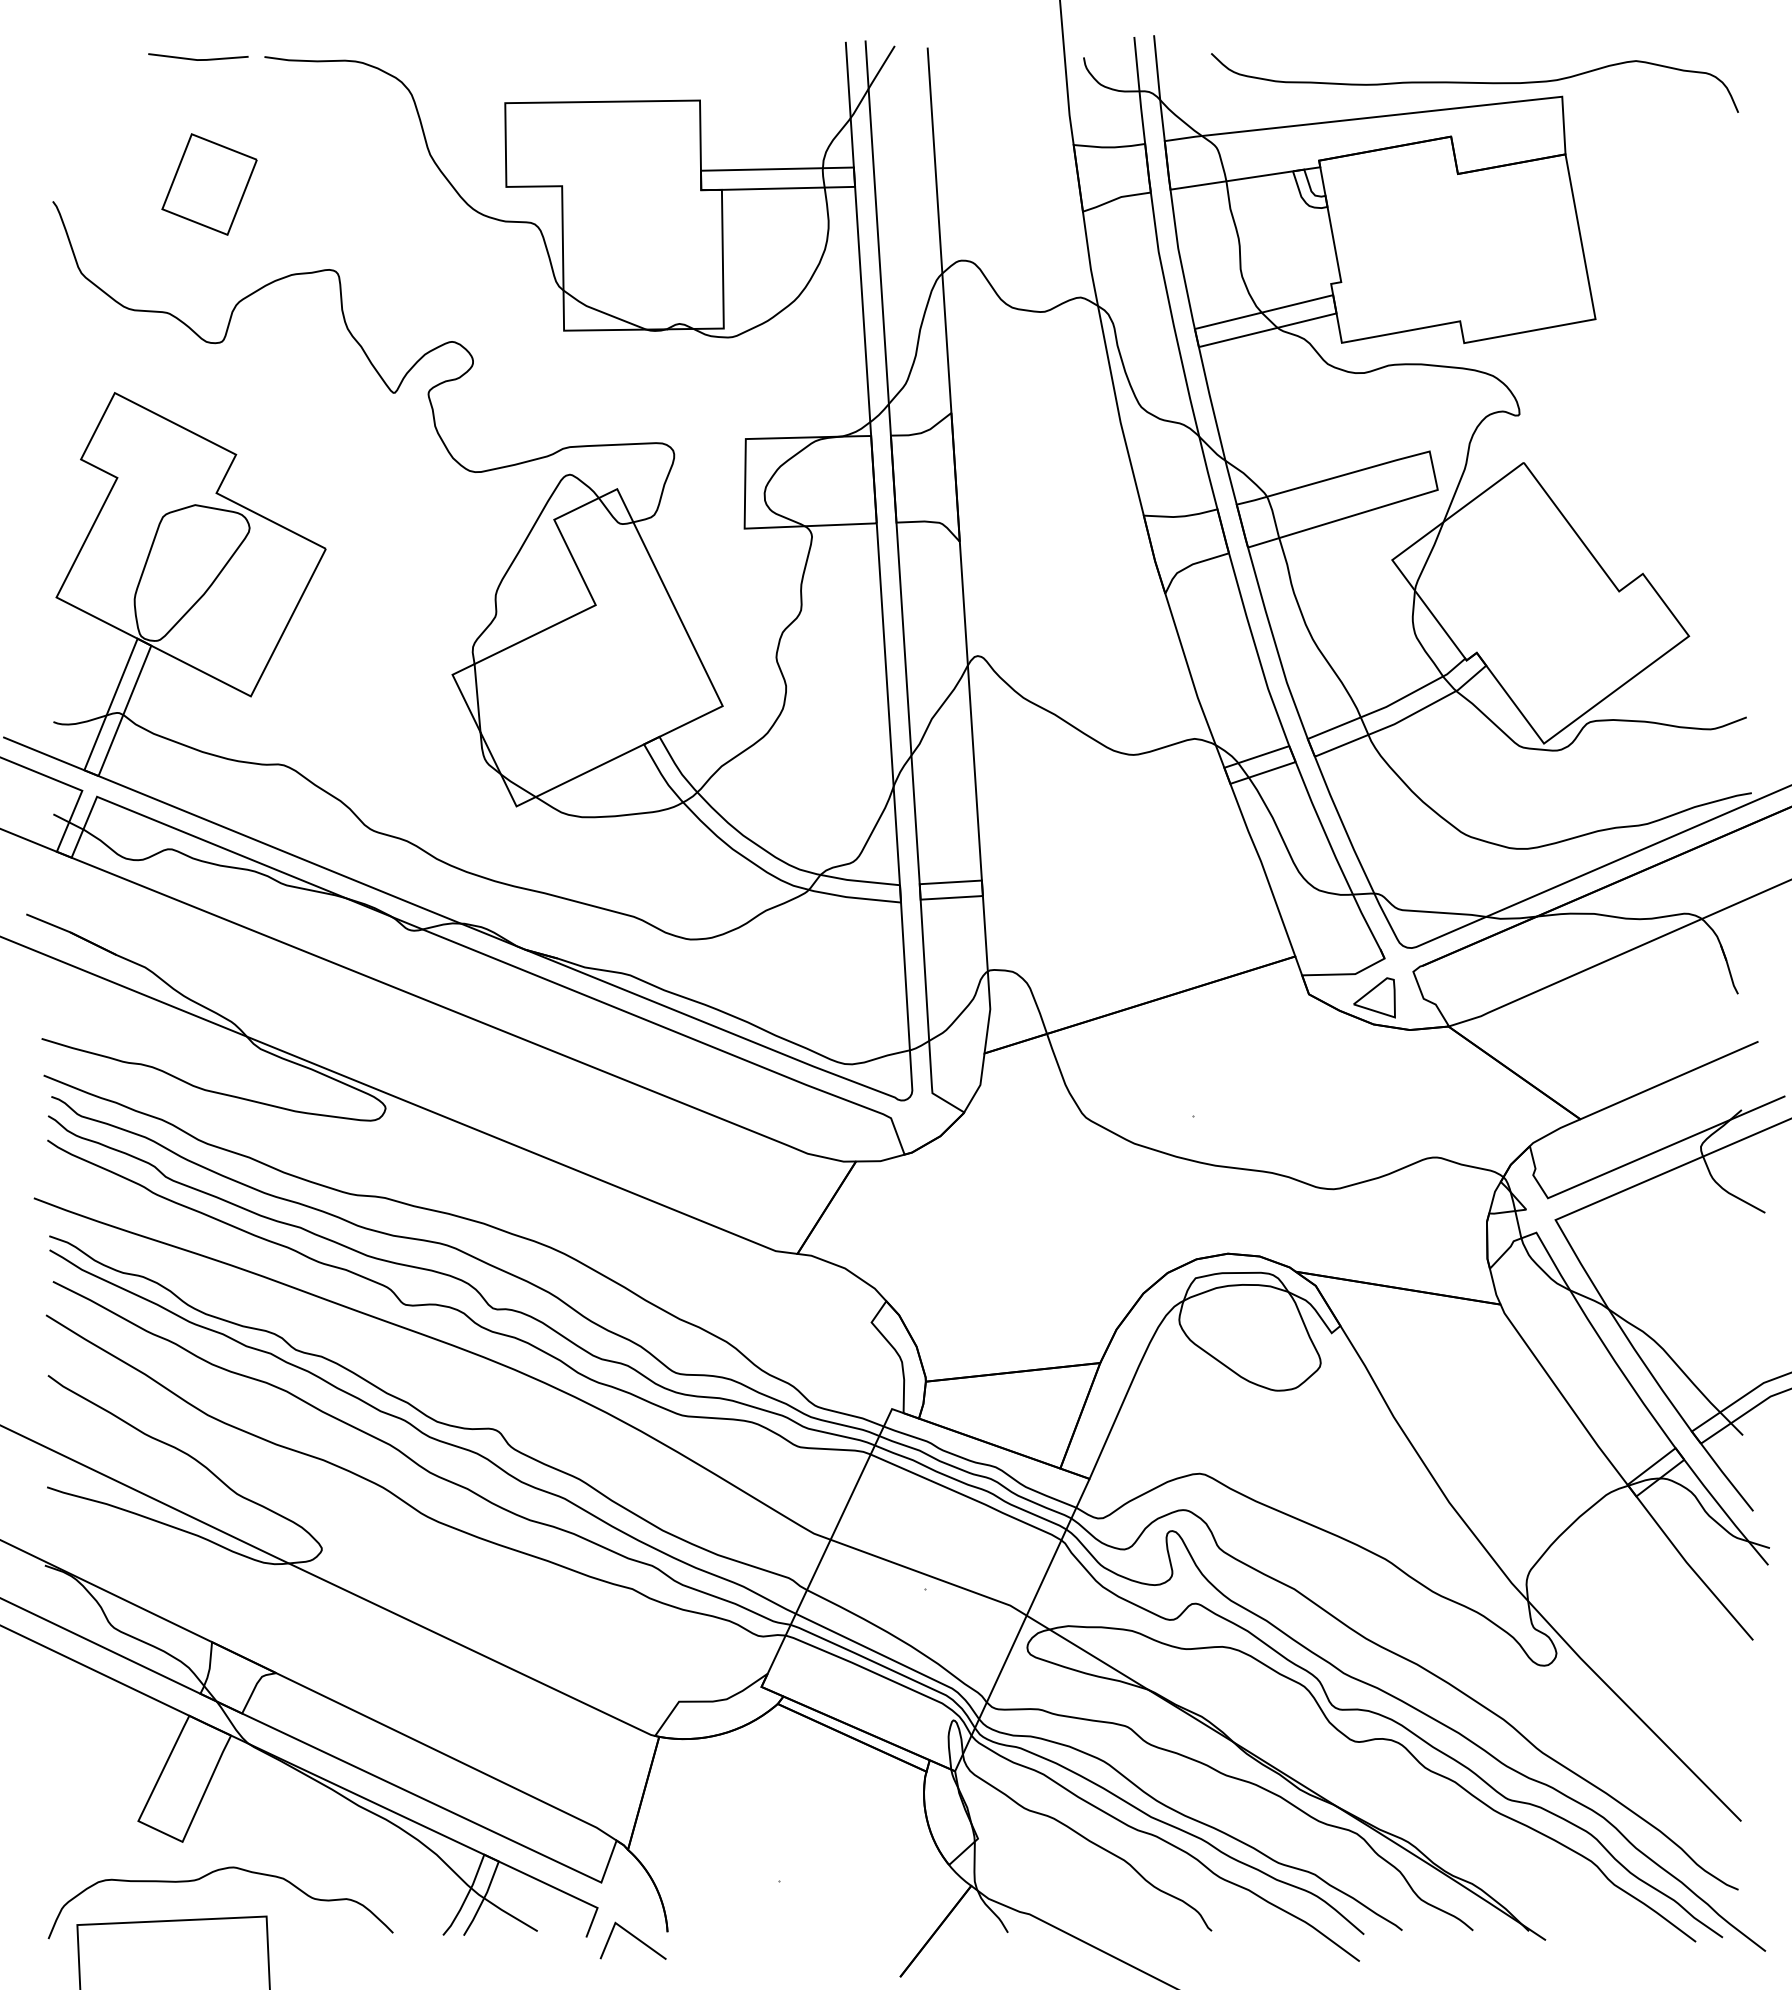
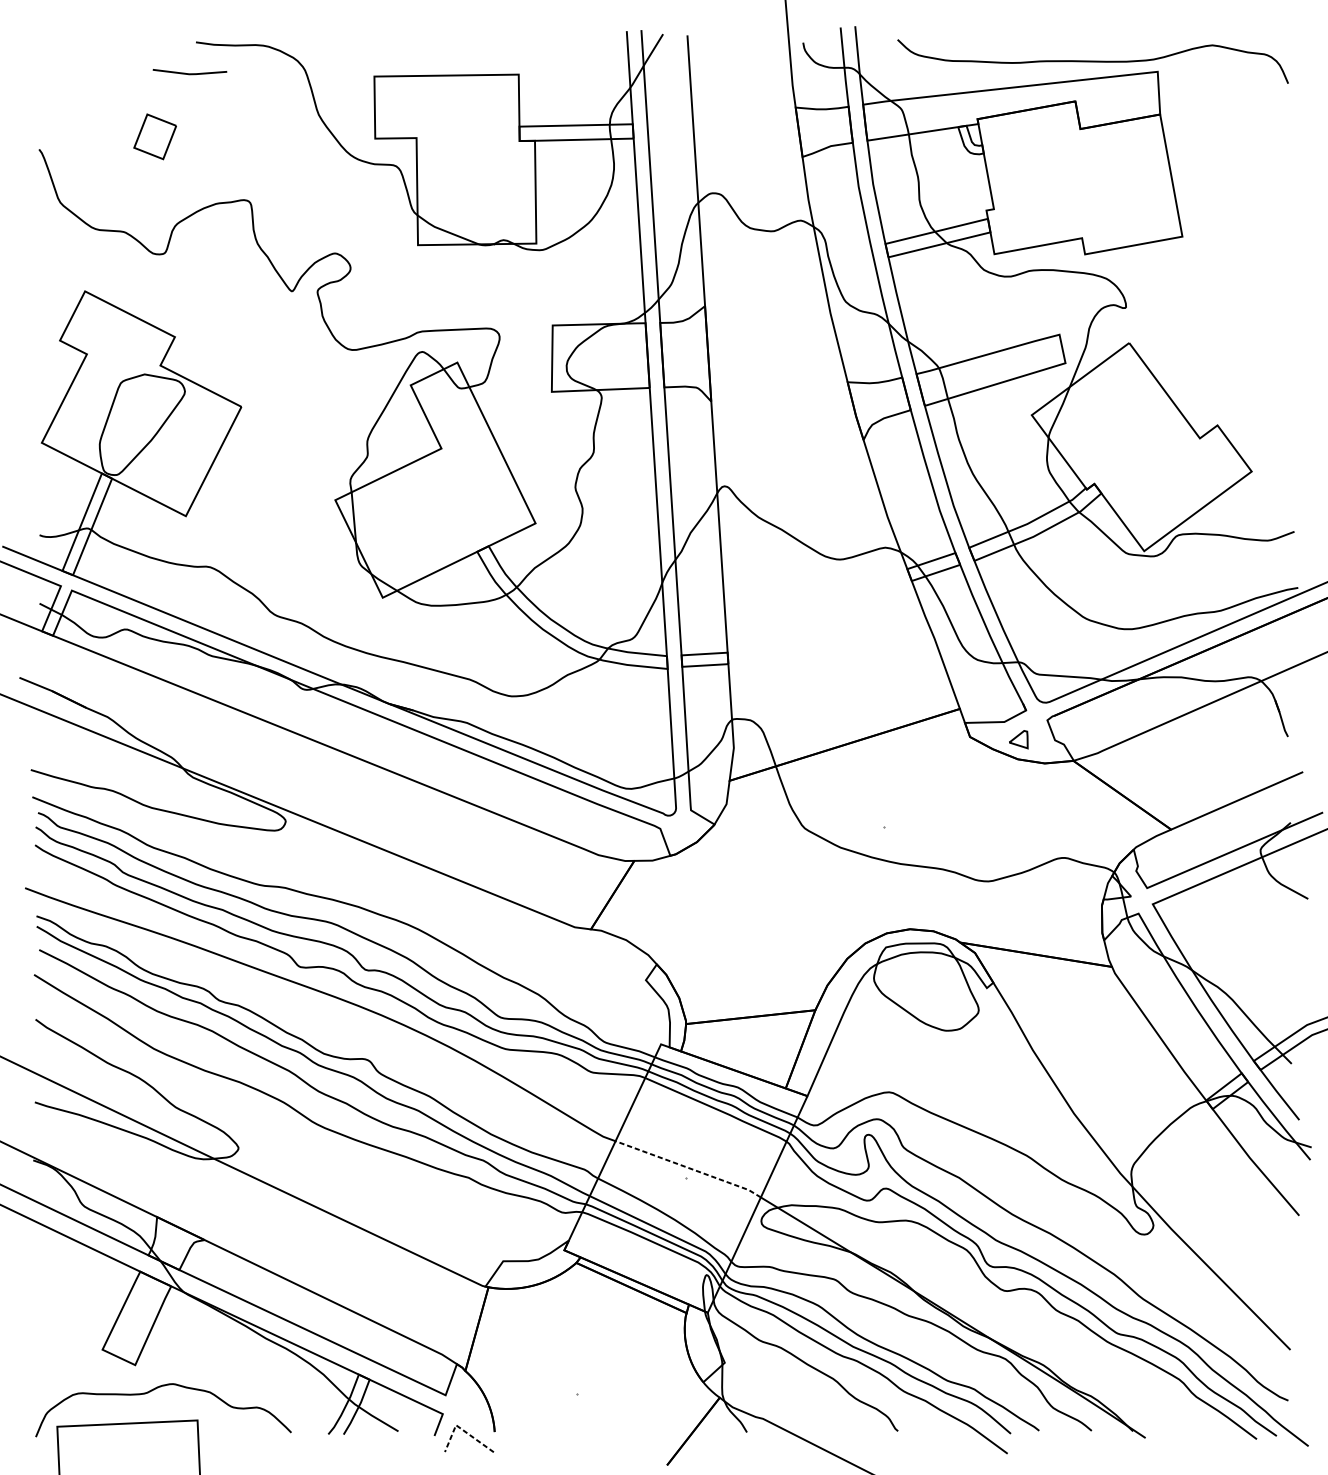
line: (198, 59) -> (190, 73), moved
part: (209, 184) -> (155, 136), size x0.6
part: (1374, 997) -> (1018, 739), size x0.6
line: (929, 1576) -> (688, 1168), solid -> dashed
line: (624, 1929) -> (462, 1430), solid -> dashed

